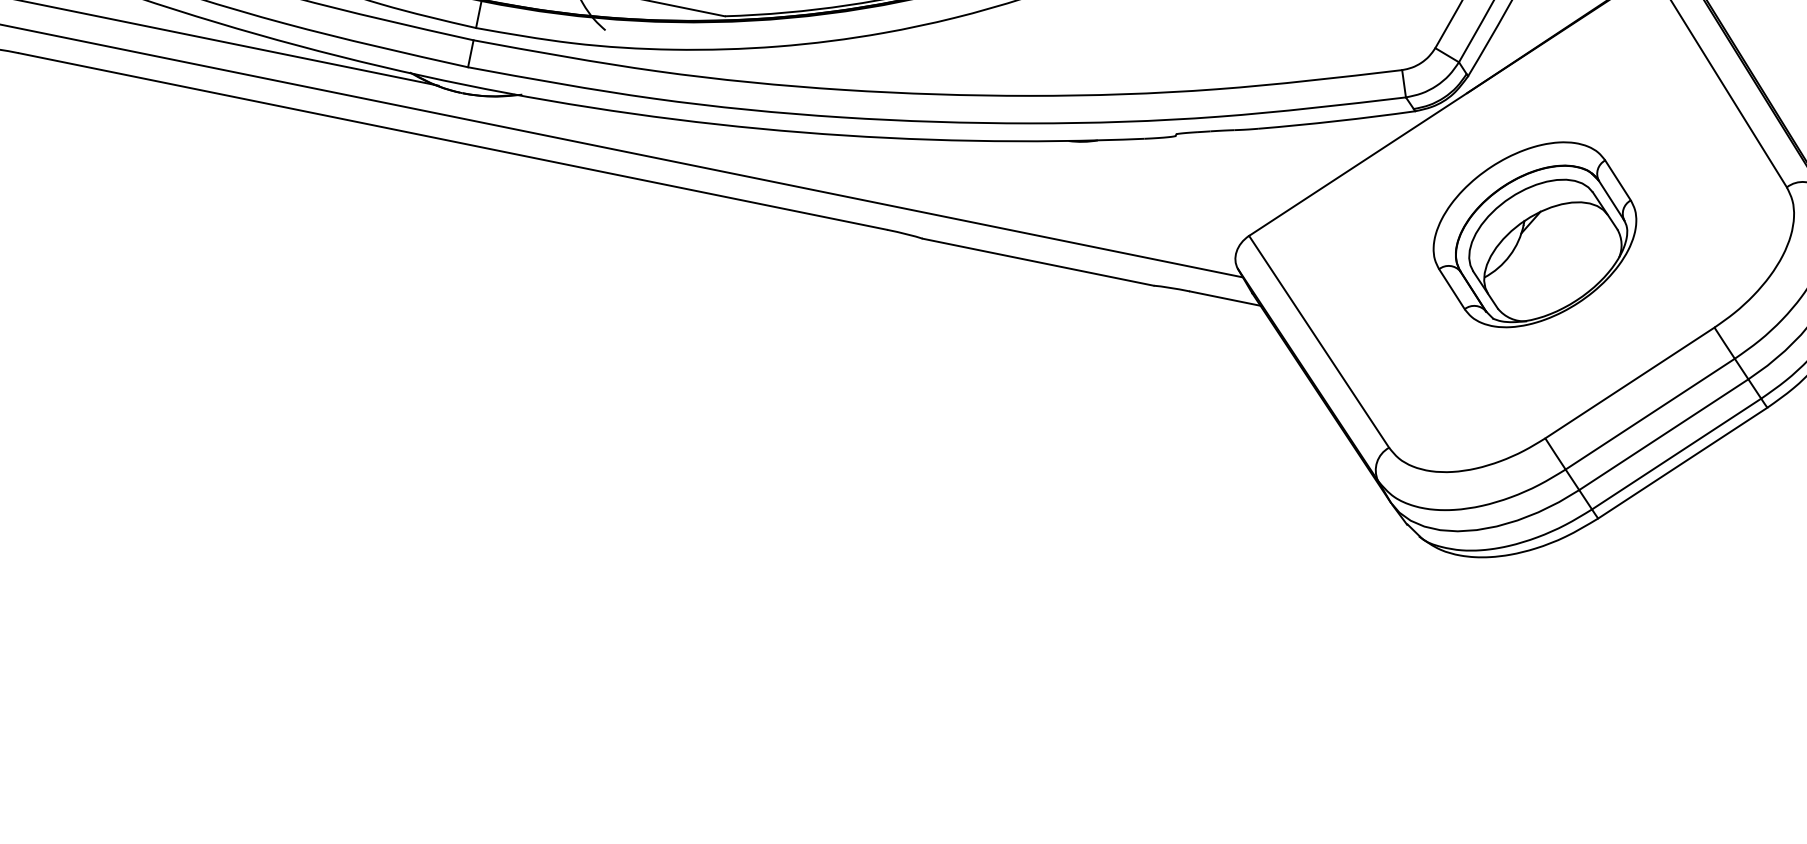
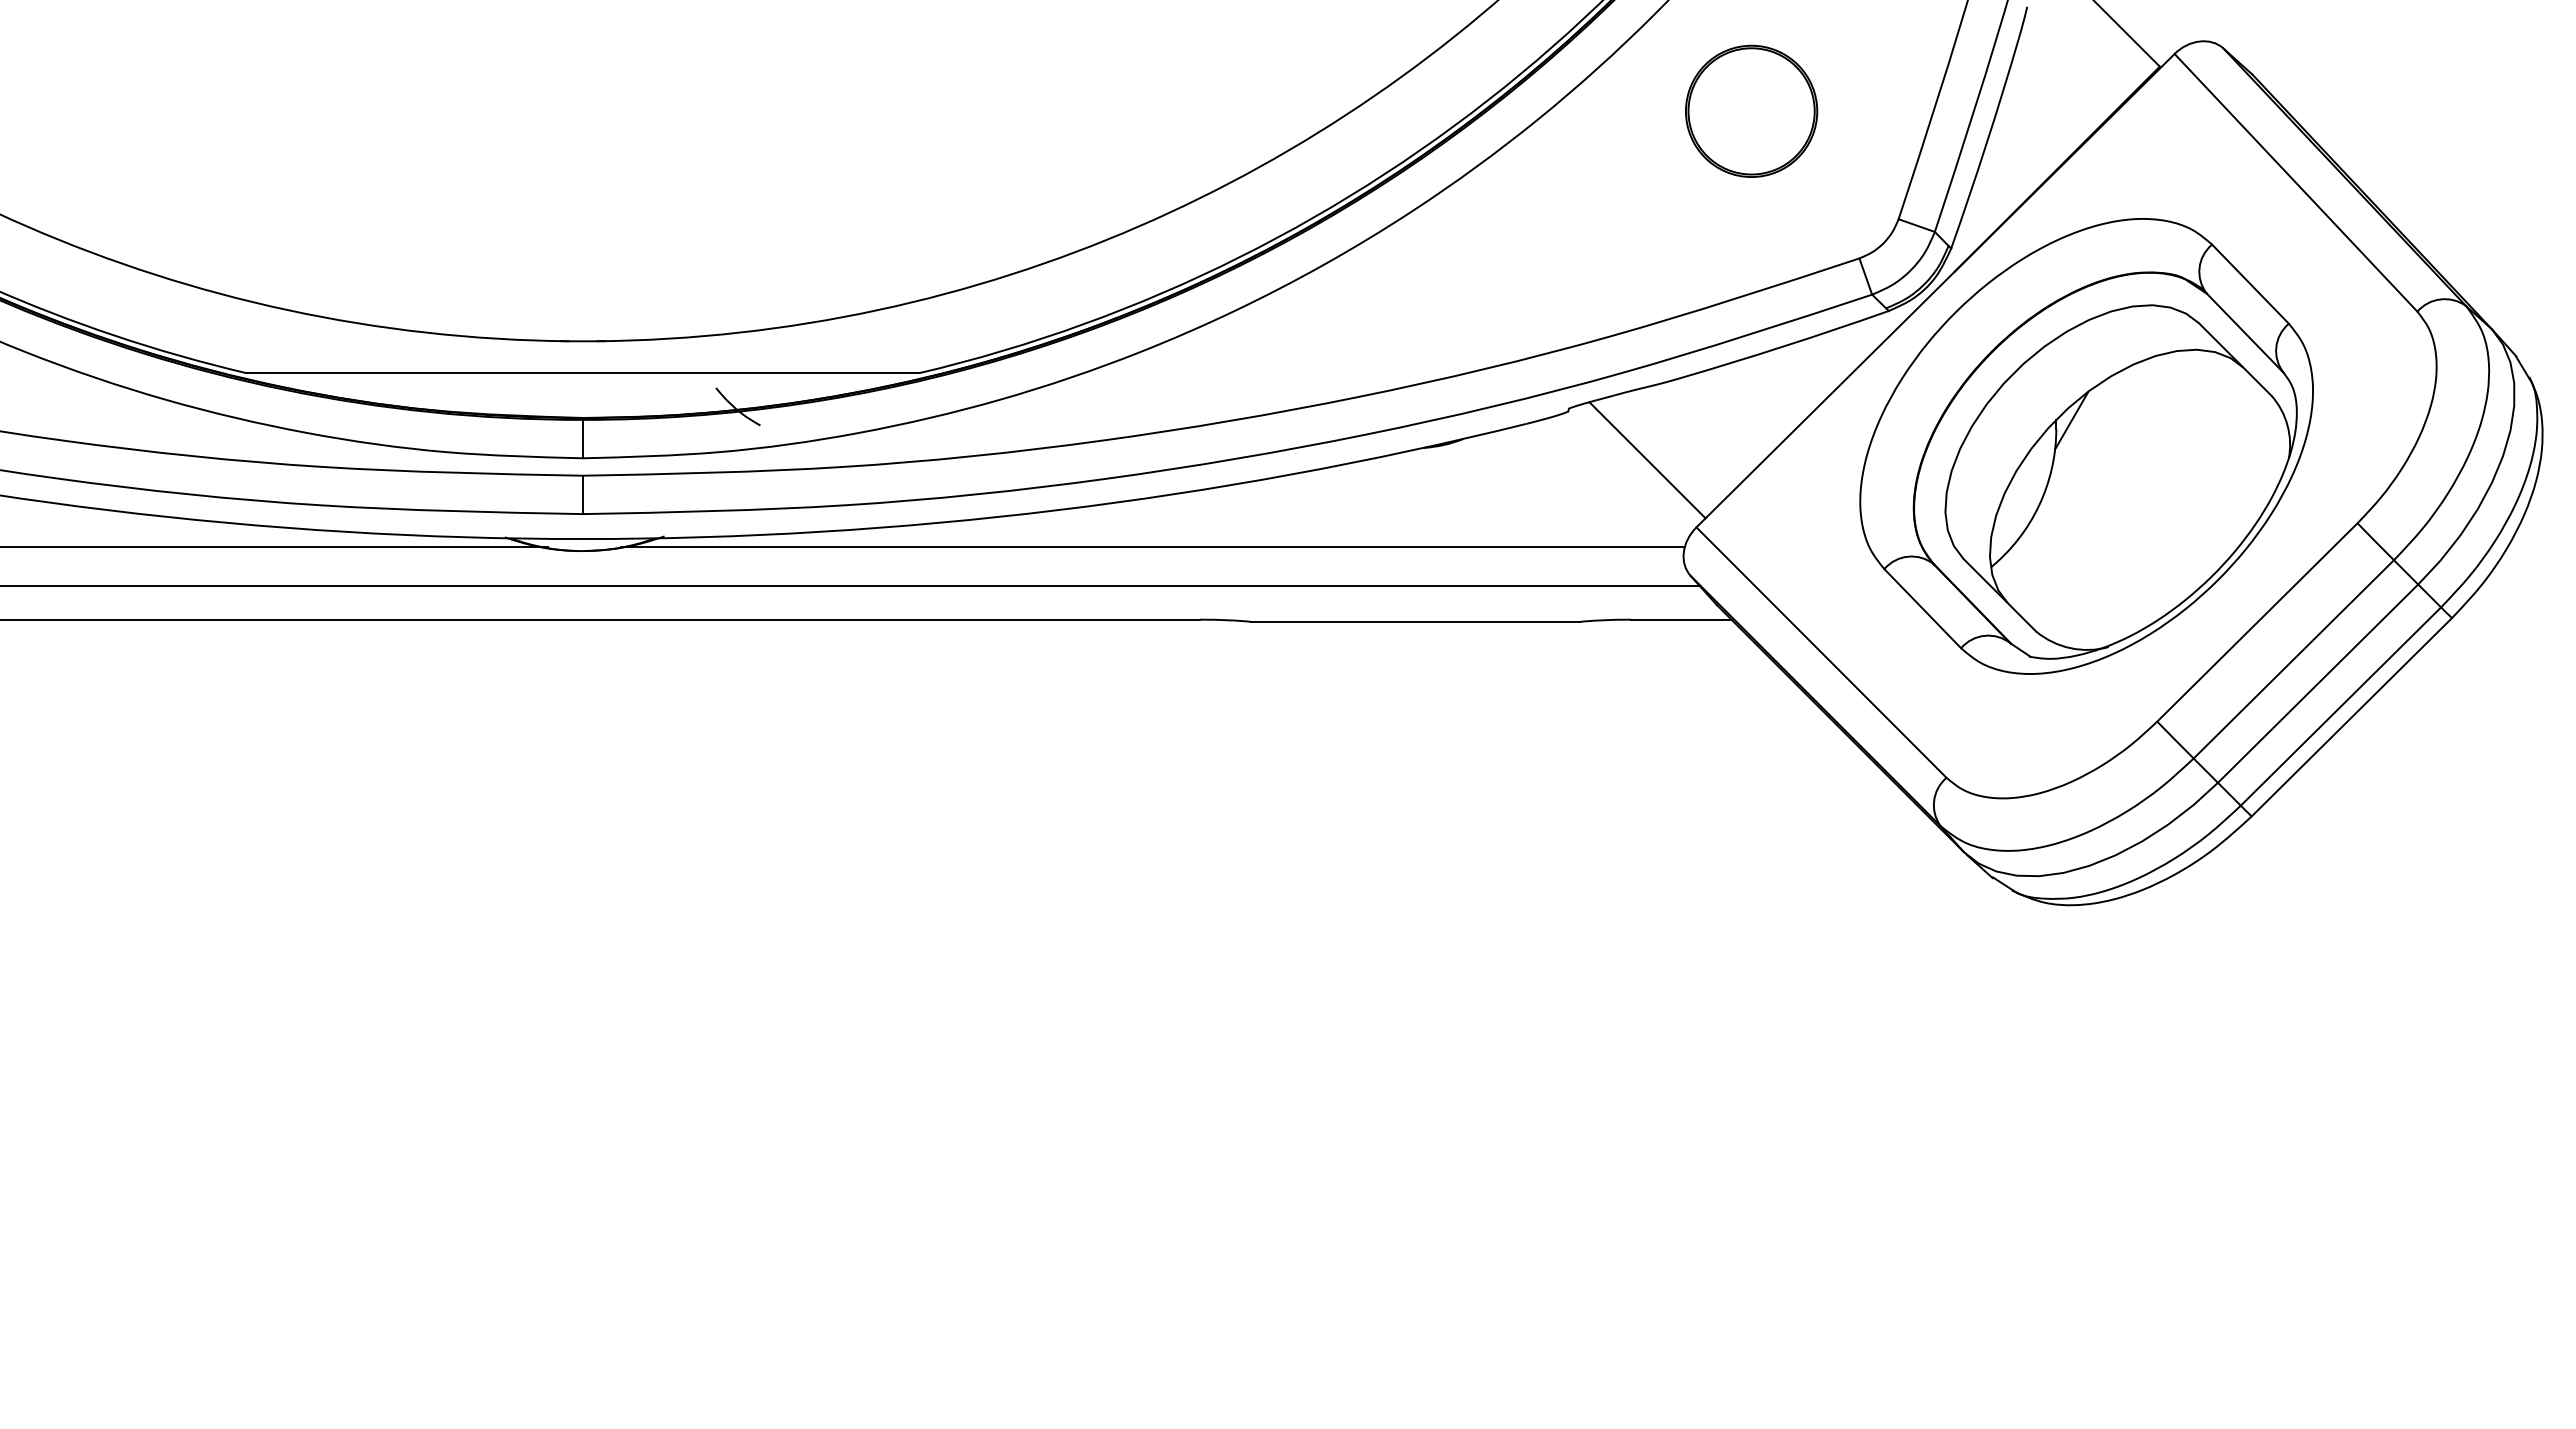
line: (863, 172) -> (1152, 547), added
line: (1224, 181) -> (1647, 460), added
part: (1534, 234) -> (2086, 446), size x1.67

